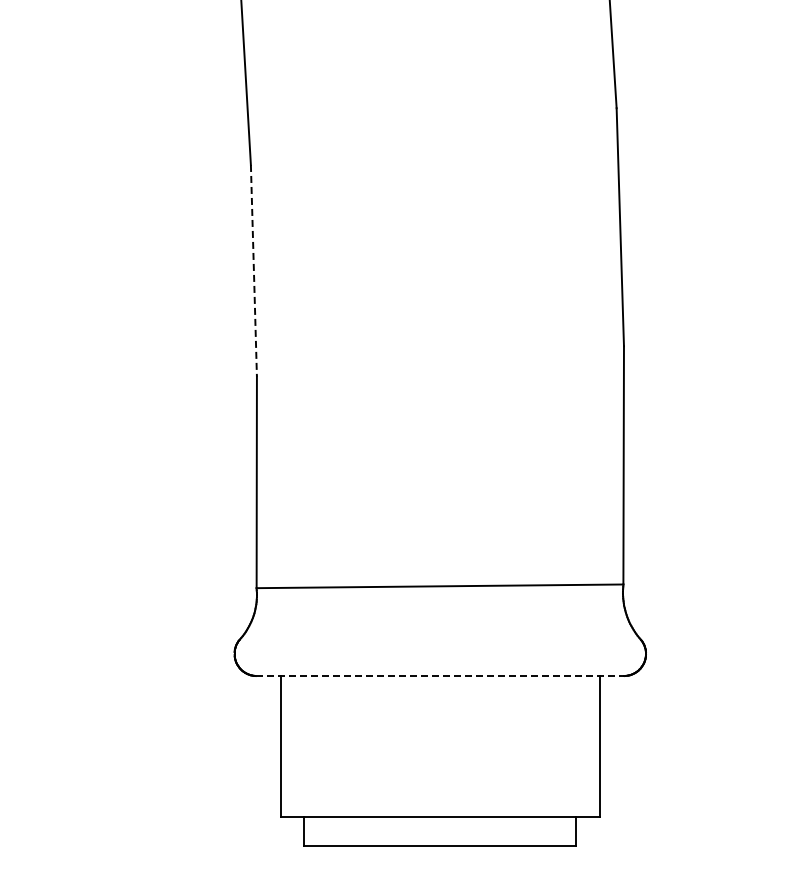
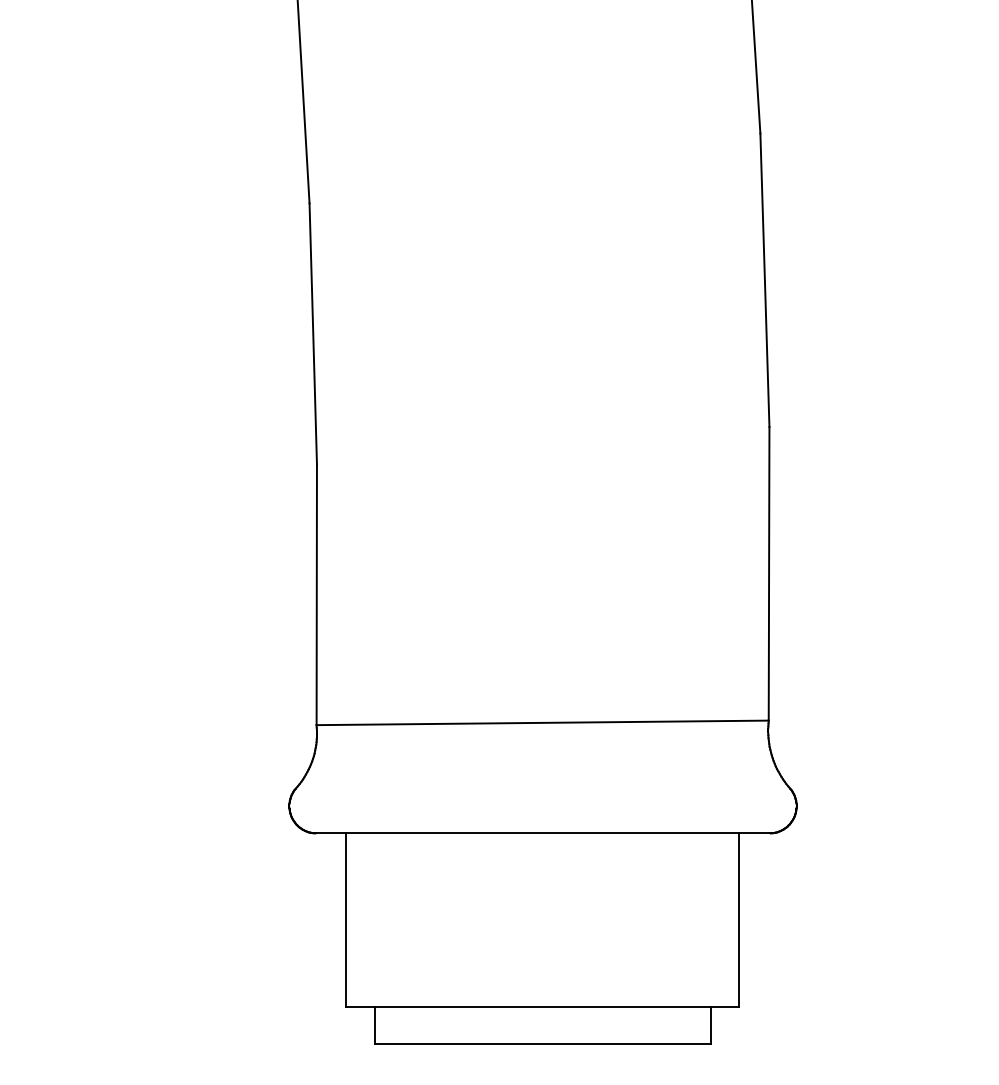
line: (253, 270) -> (312, 333), dashed -> solid
line: (440, 676) -> (543, 834), dashed -> solid

